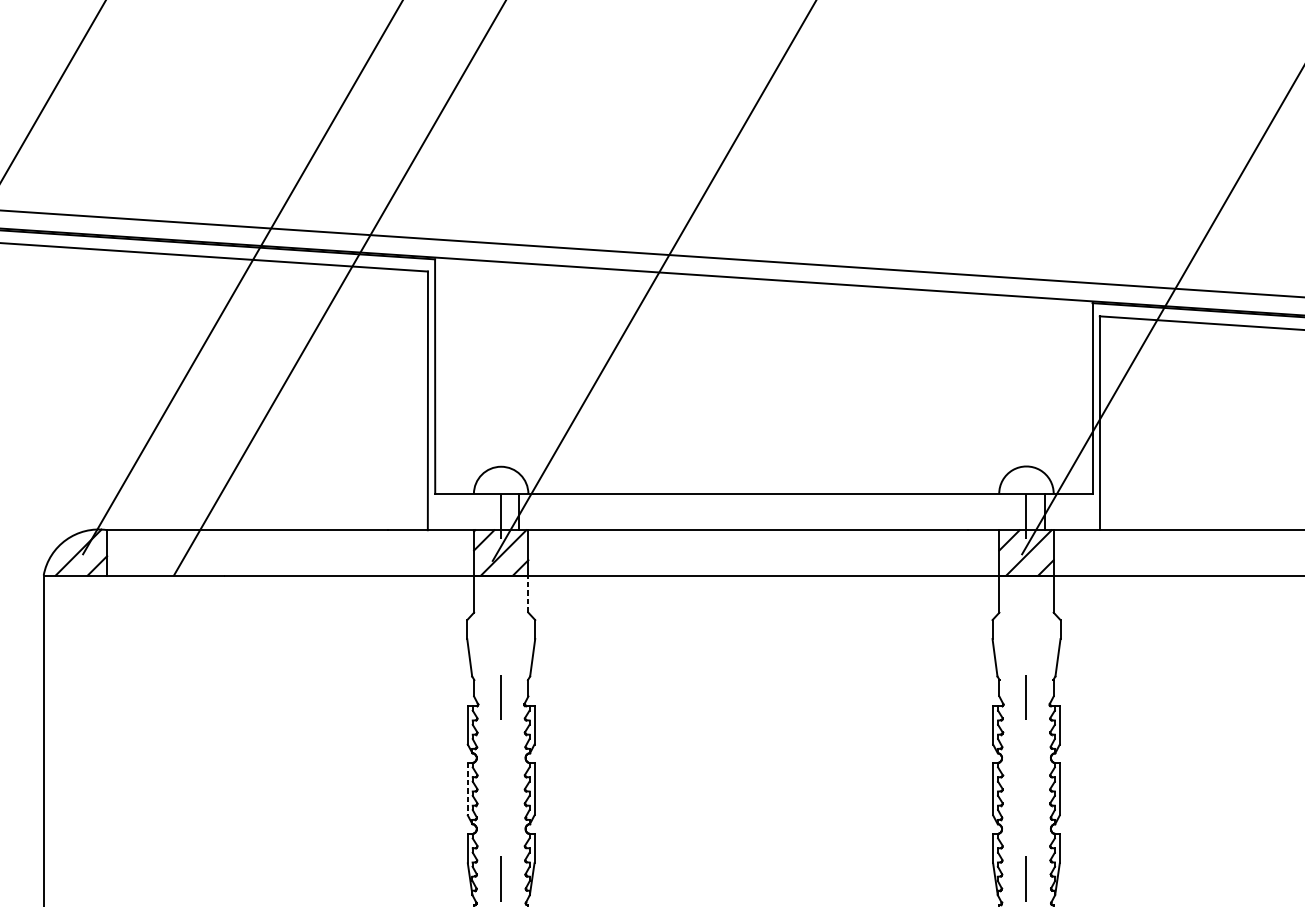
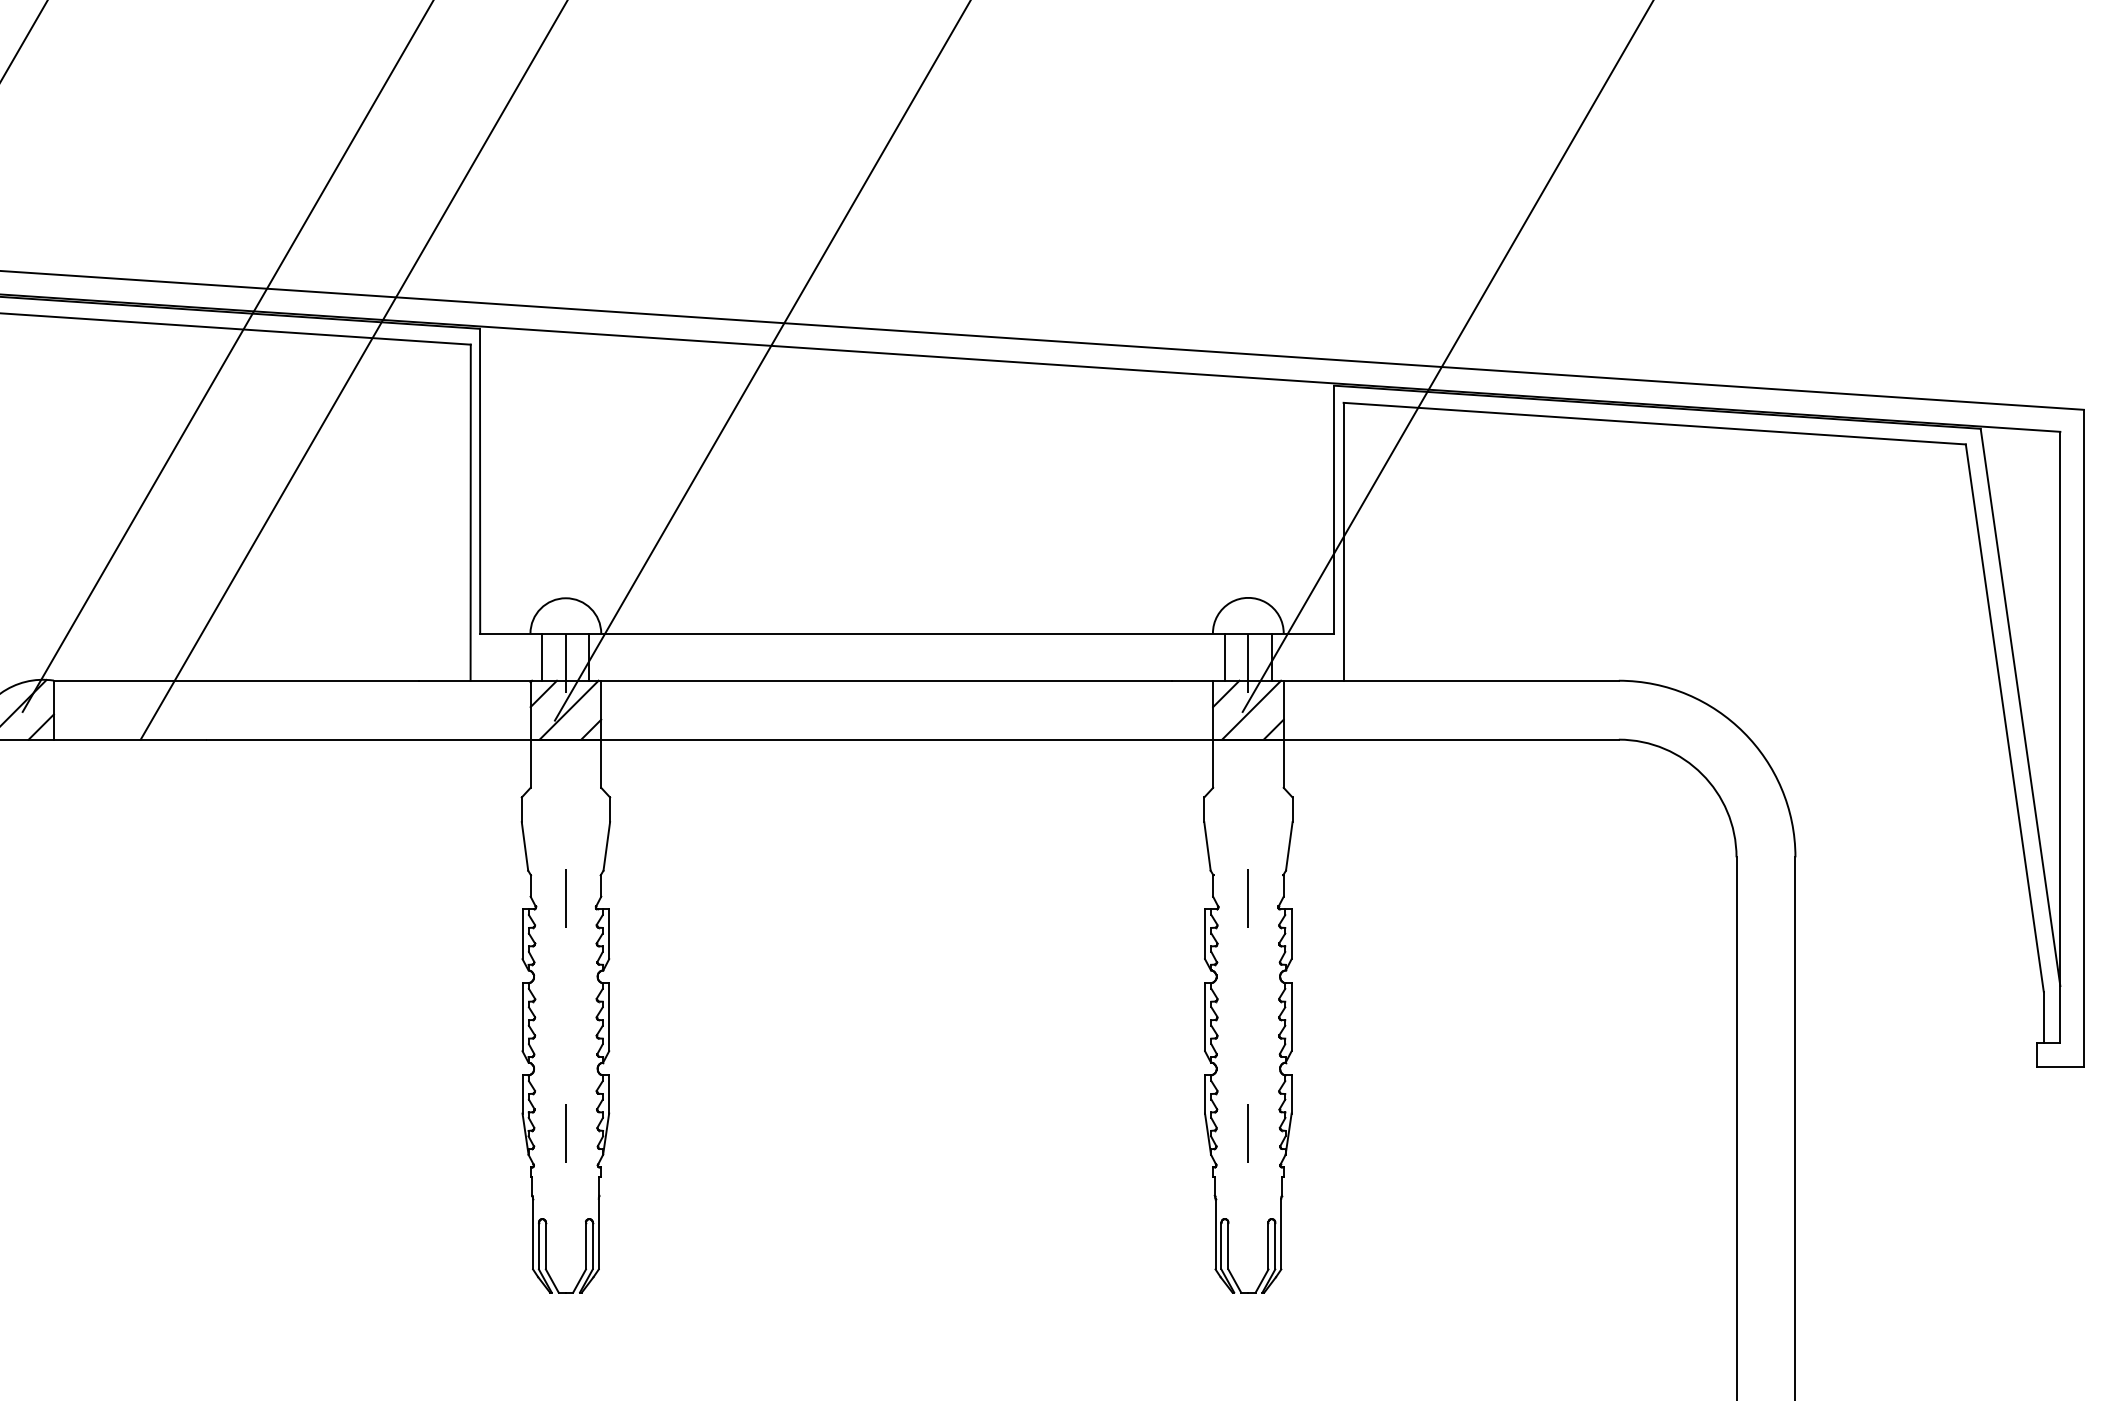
line: (483, 511) -> (542, 656), added
line: (1008, 511) -> (1224, 656), added
line: (528, 593) -> (601, 763), dashed -> solid
line: (467, 789) -> (522, 1017), dashed -> solid

